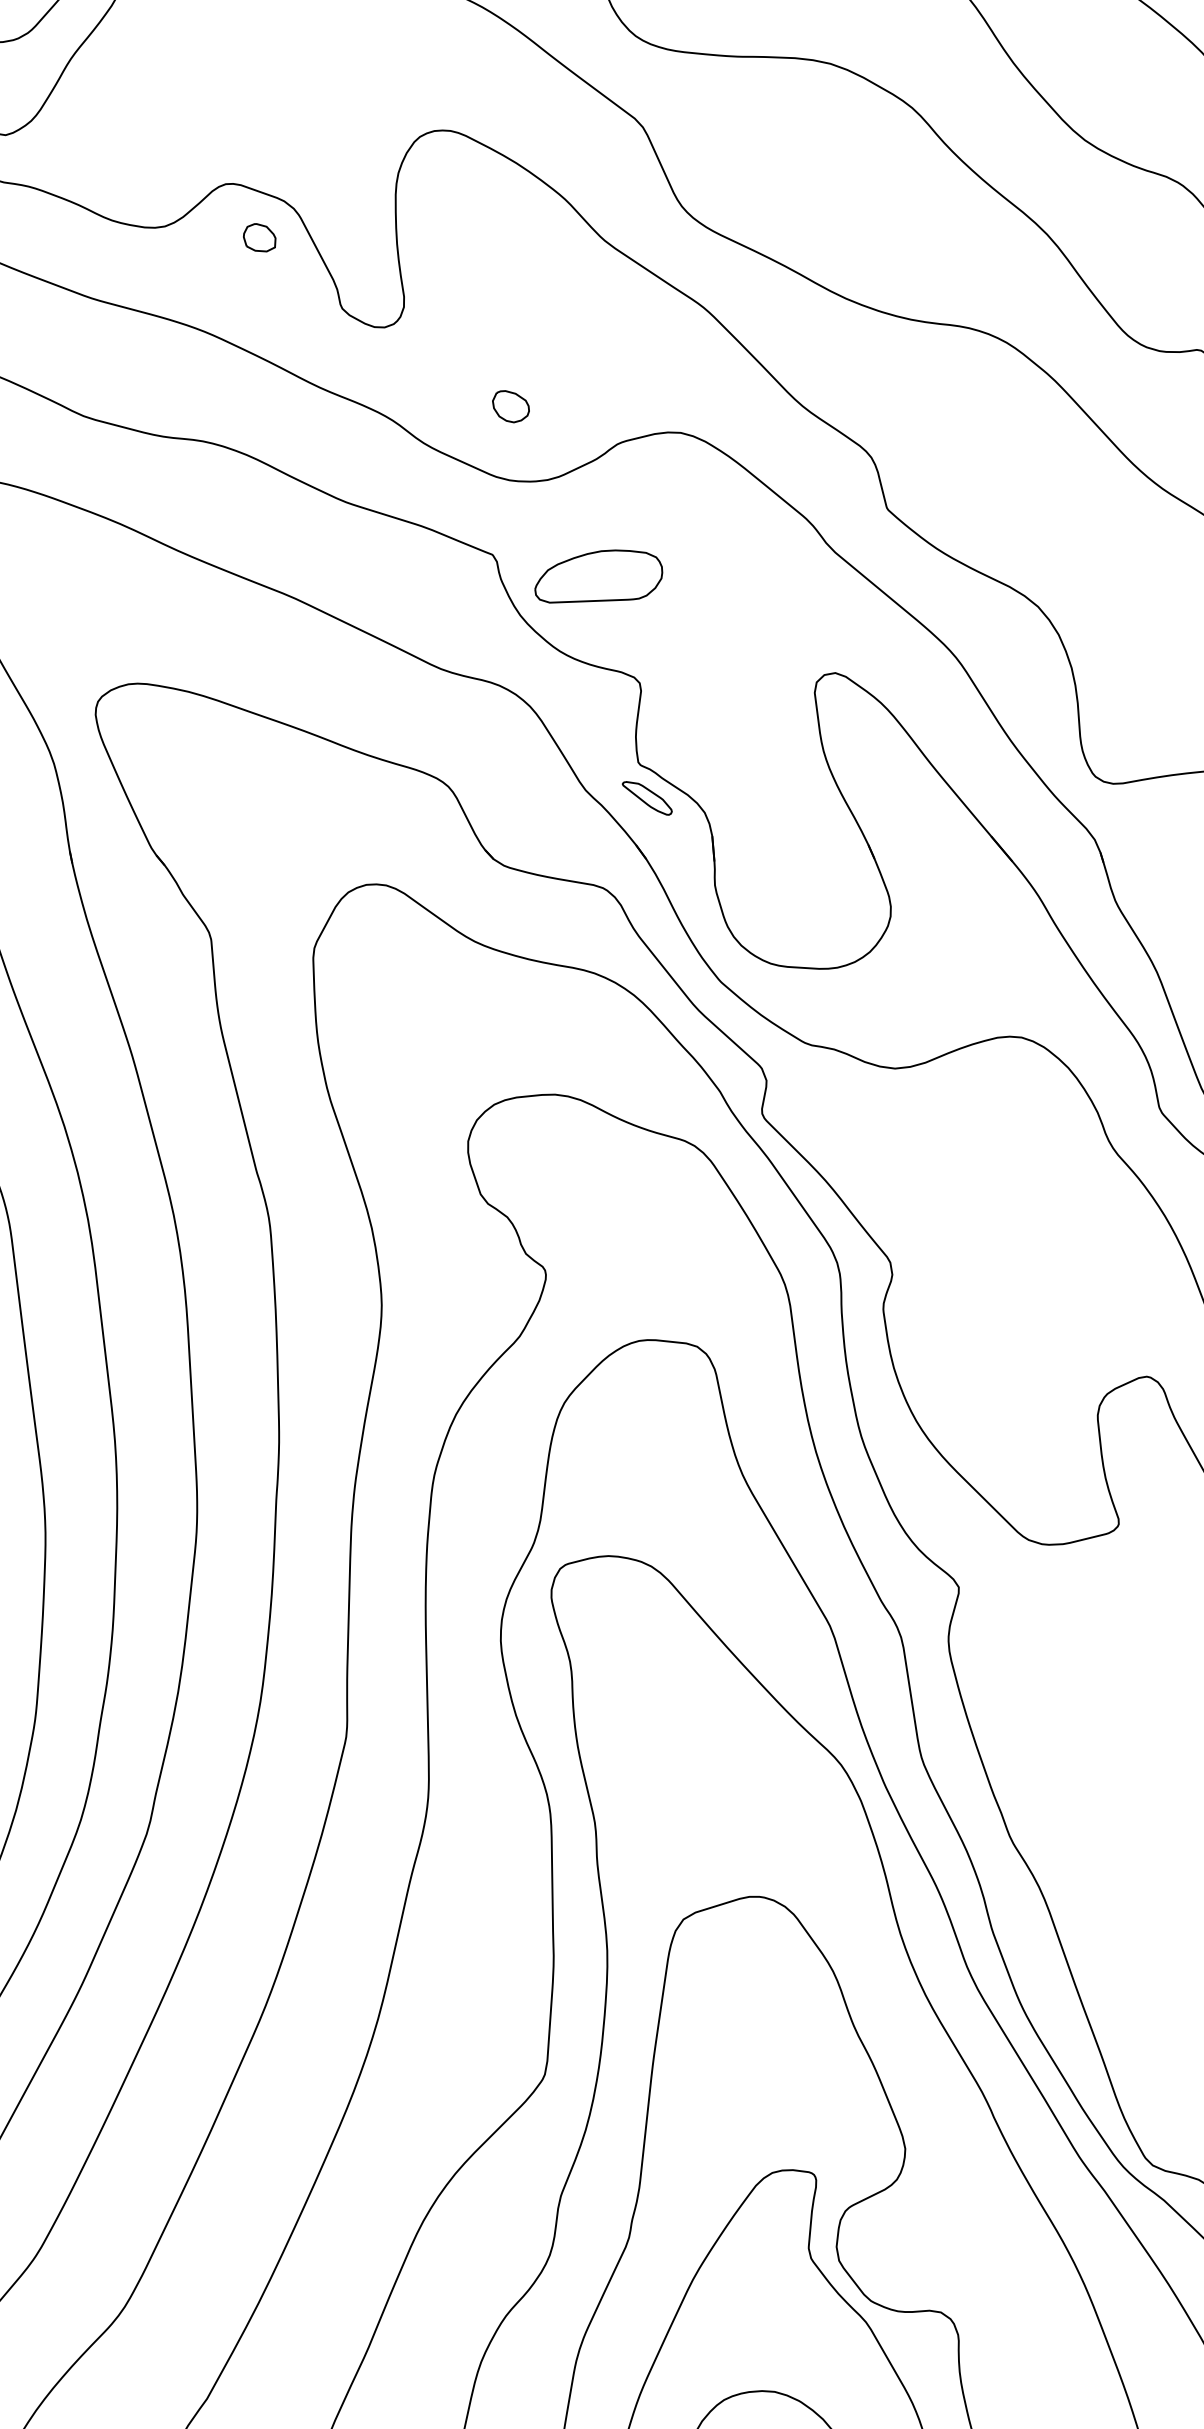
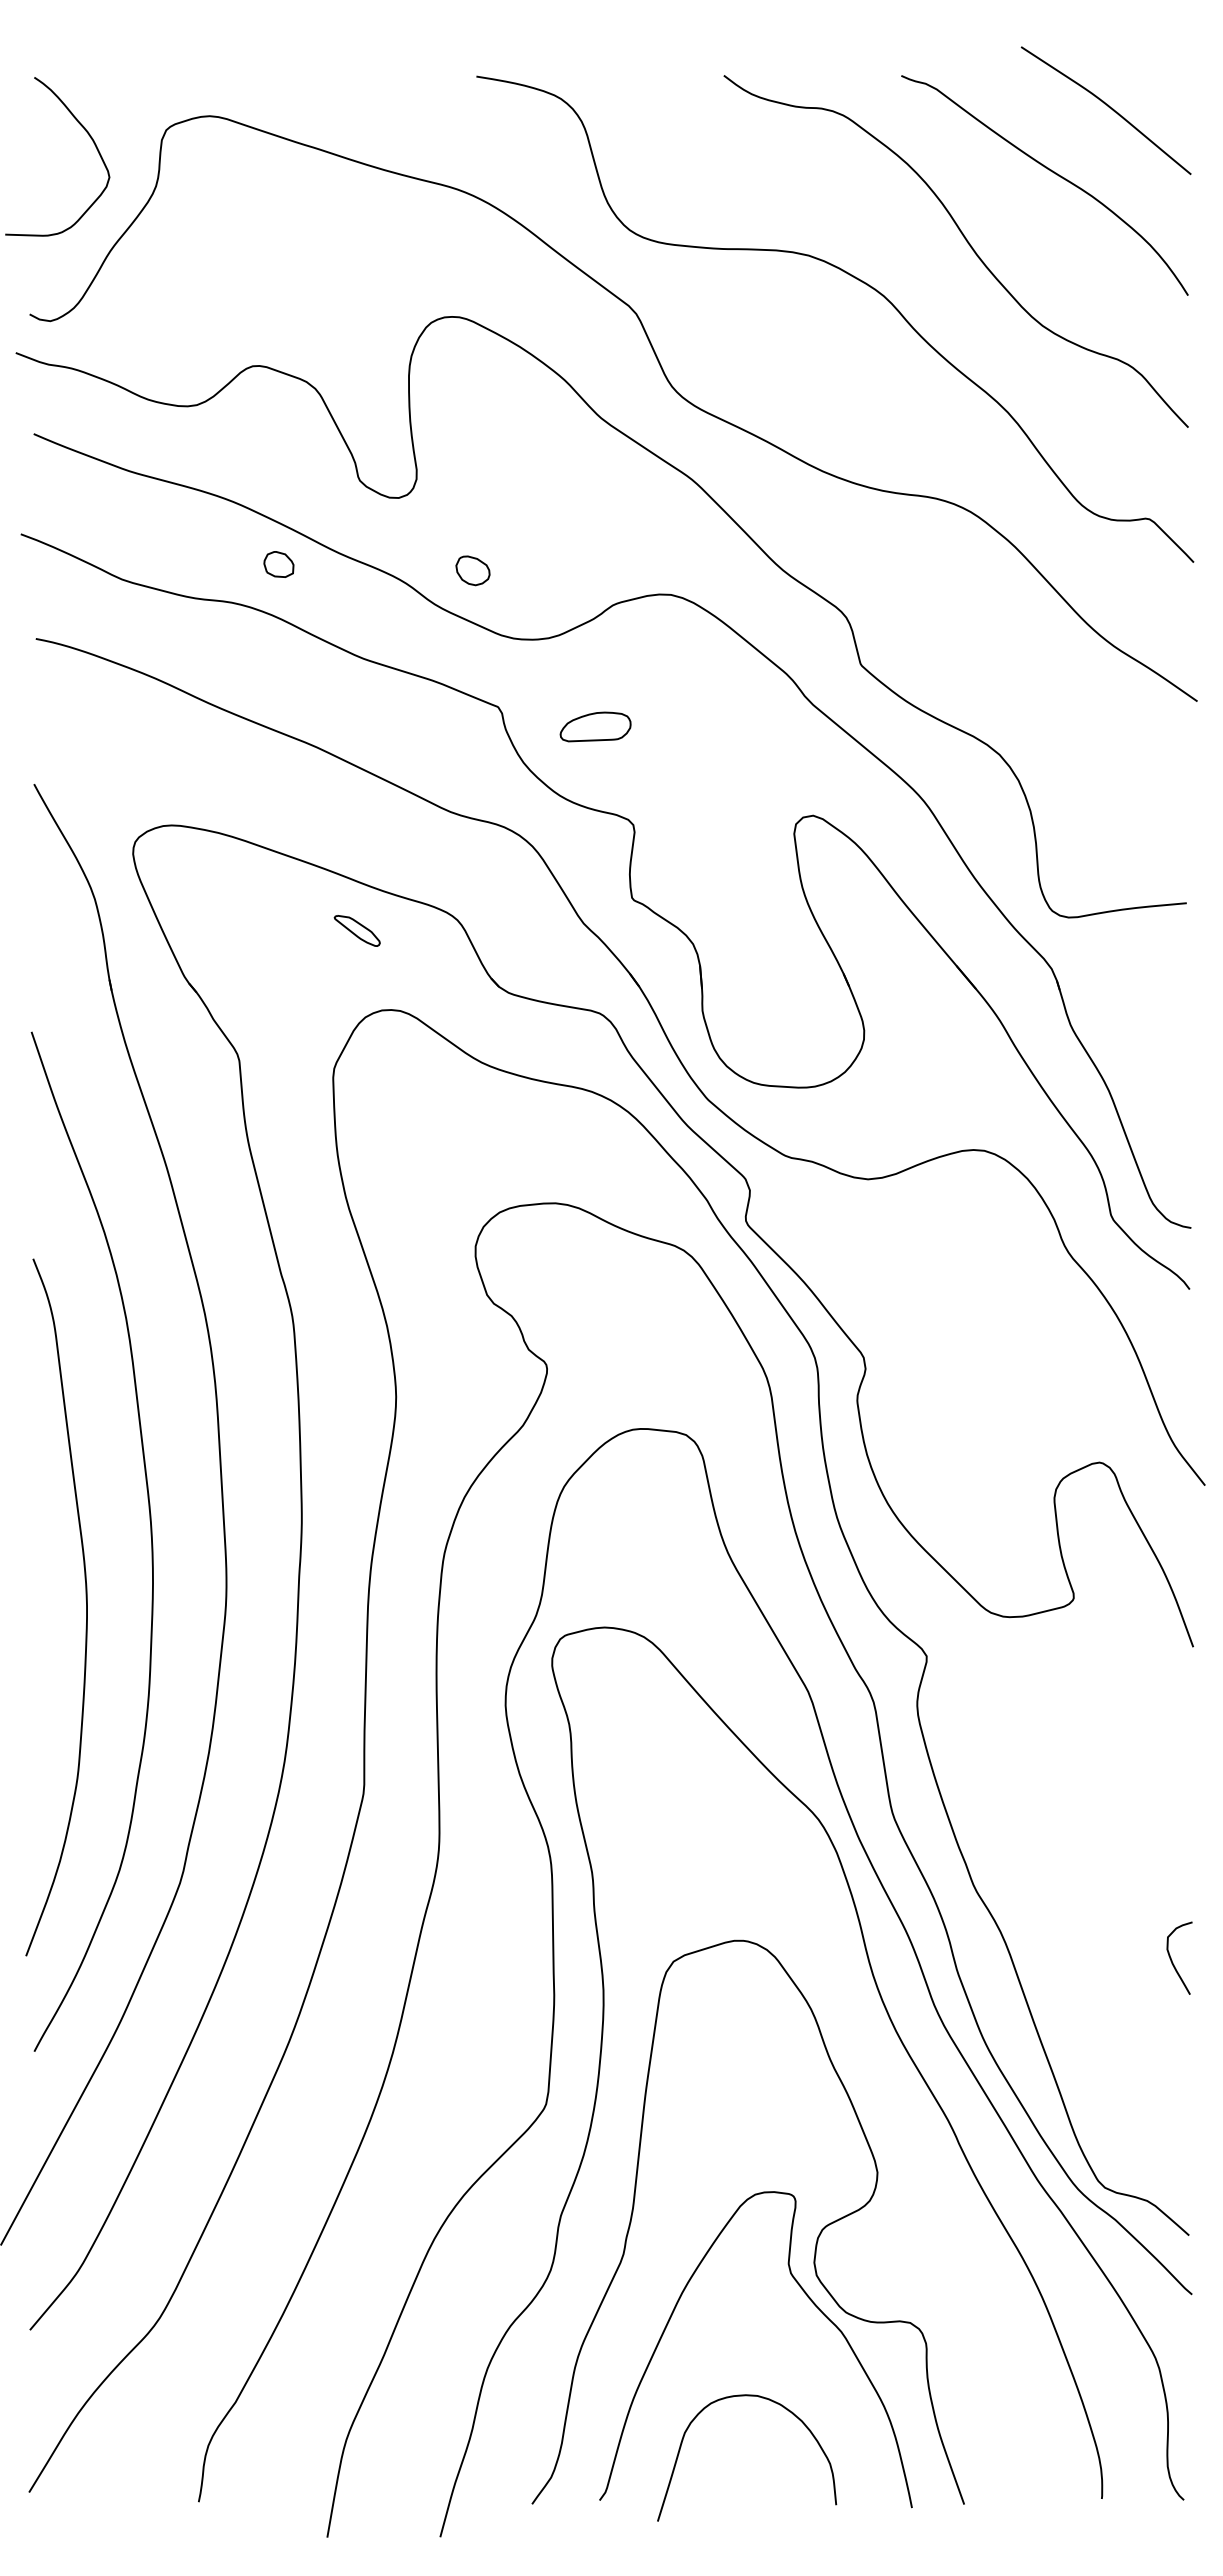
part: (259, 237) -> (278, 564), moved
part: (510, 406) -> (472, 570), moved
part: (598, 576) -> (595, 726), size x0.6
part: (646, 797) -> (356, 930), moved

